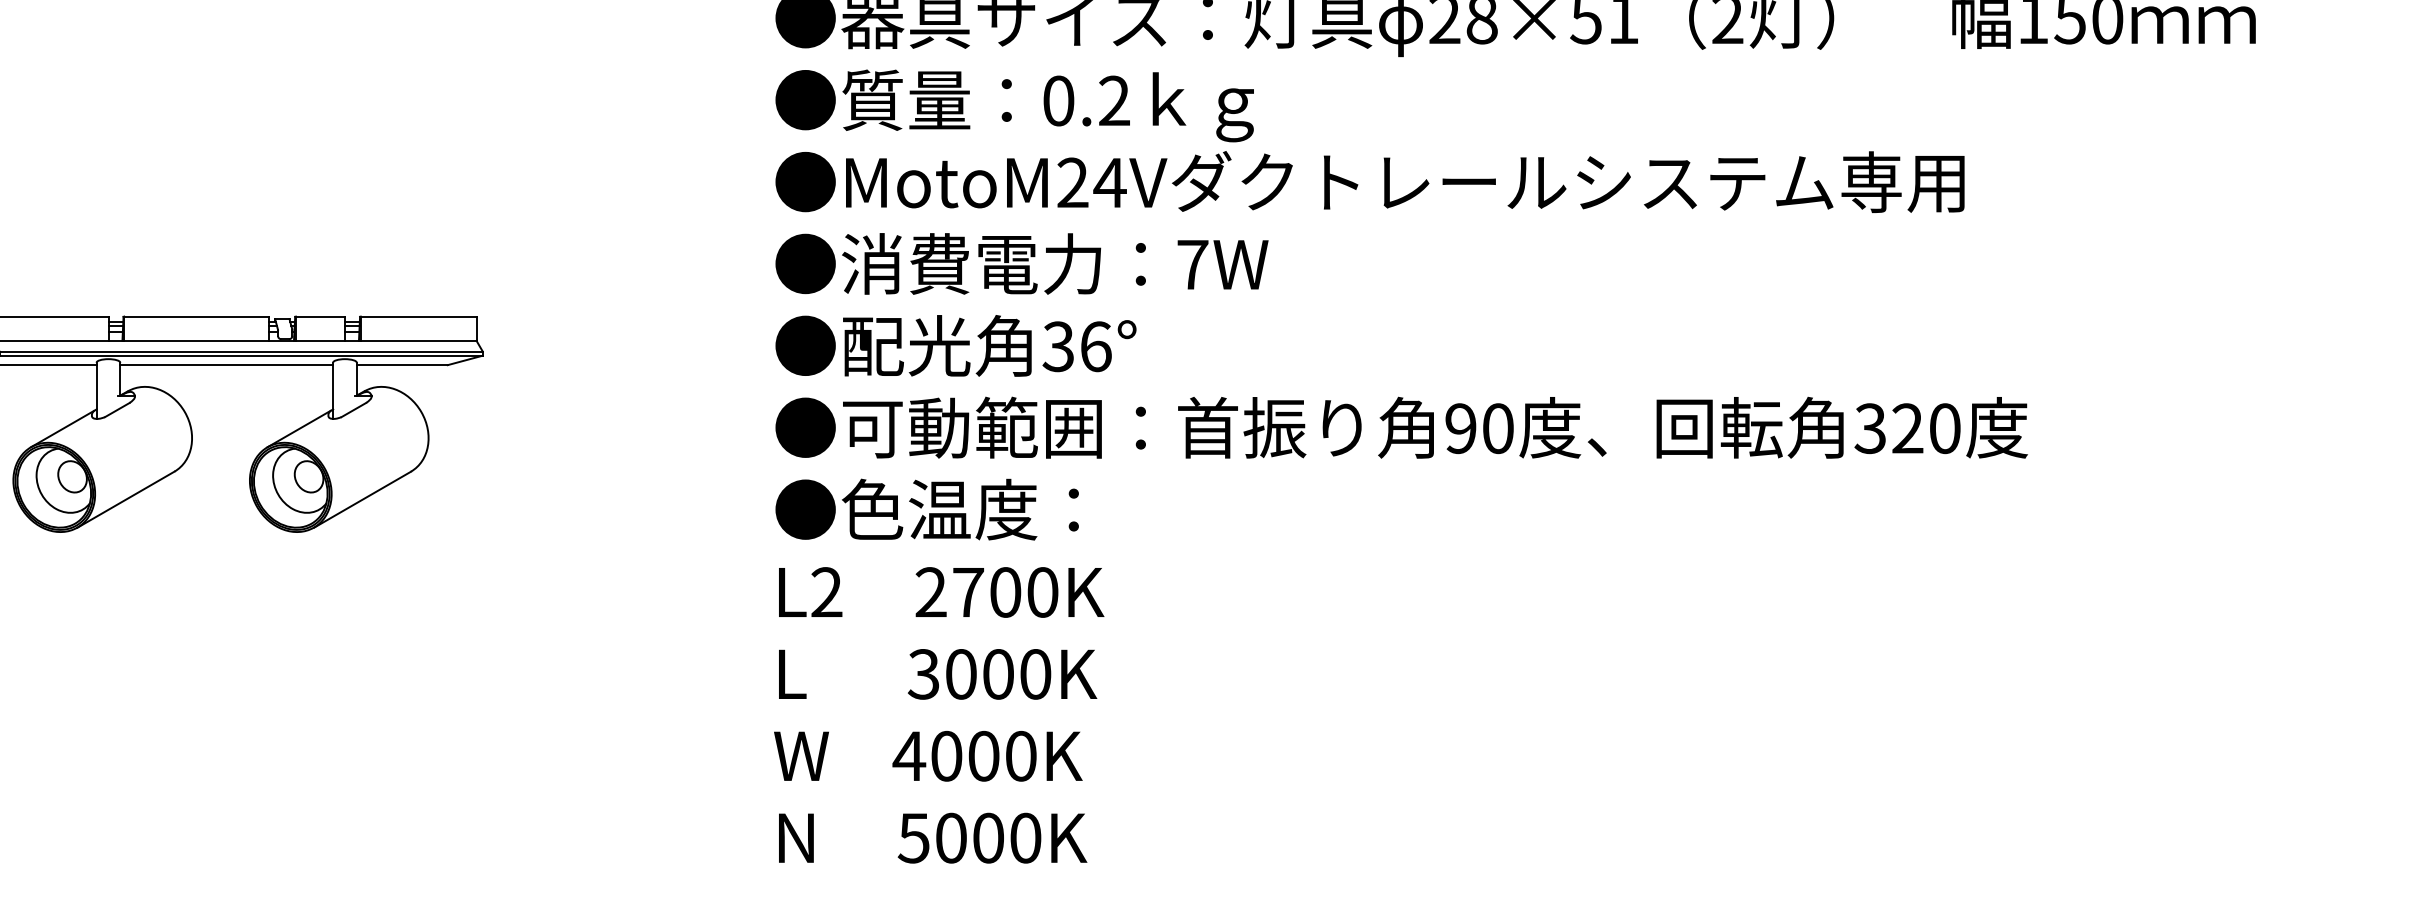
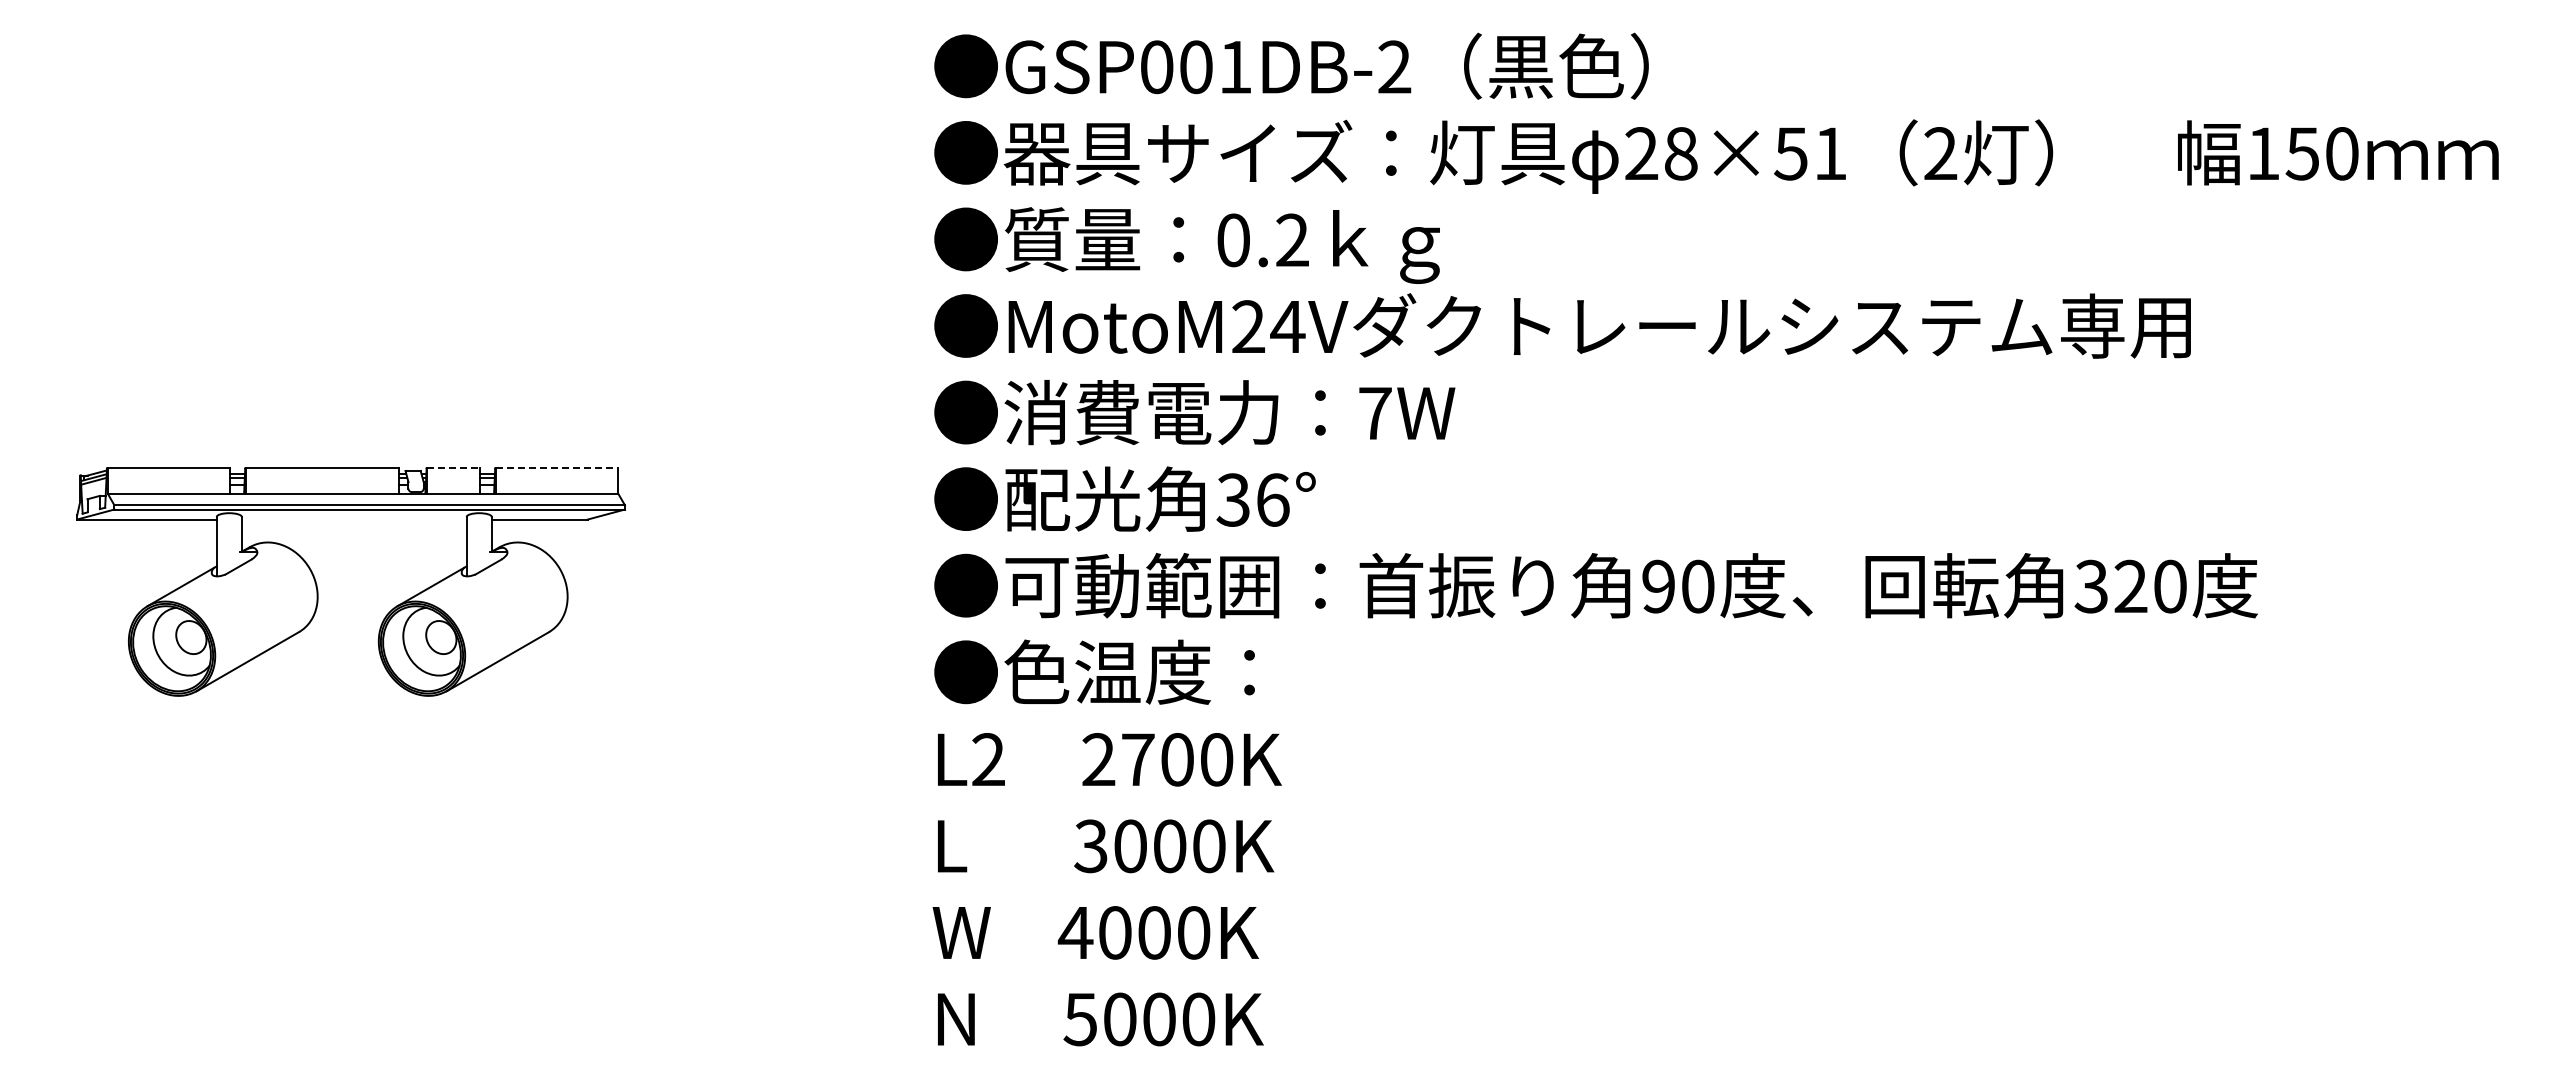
line: (321, 316) -> (454, 468), solid -> dashed
line: (418, 316) -> (557, 468), solid -> dashed
line: (225, 365) -> (353, 519), removed

